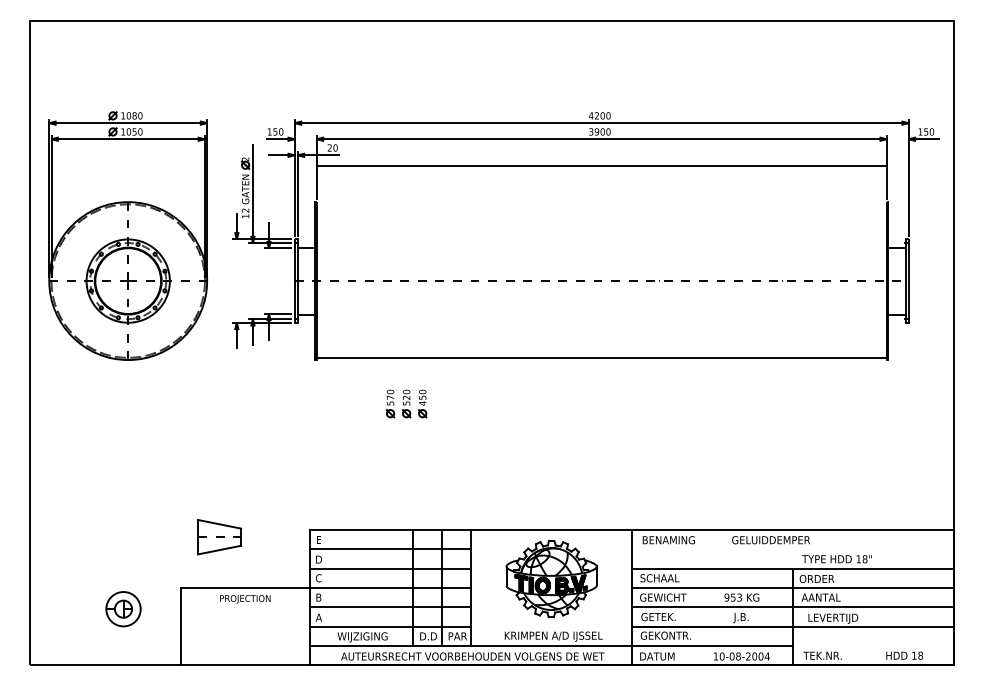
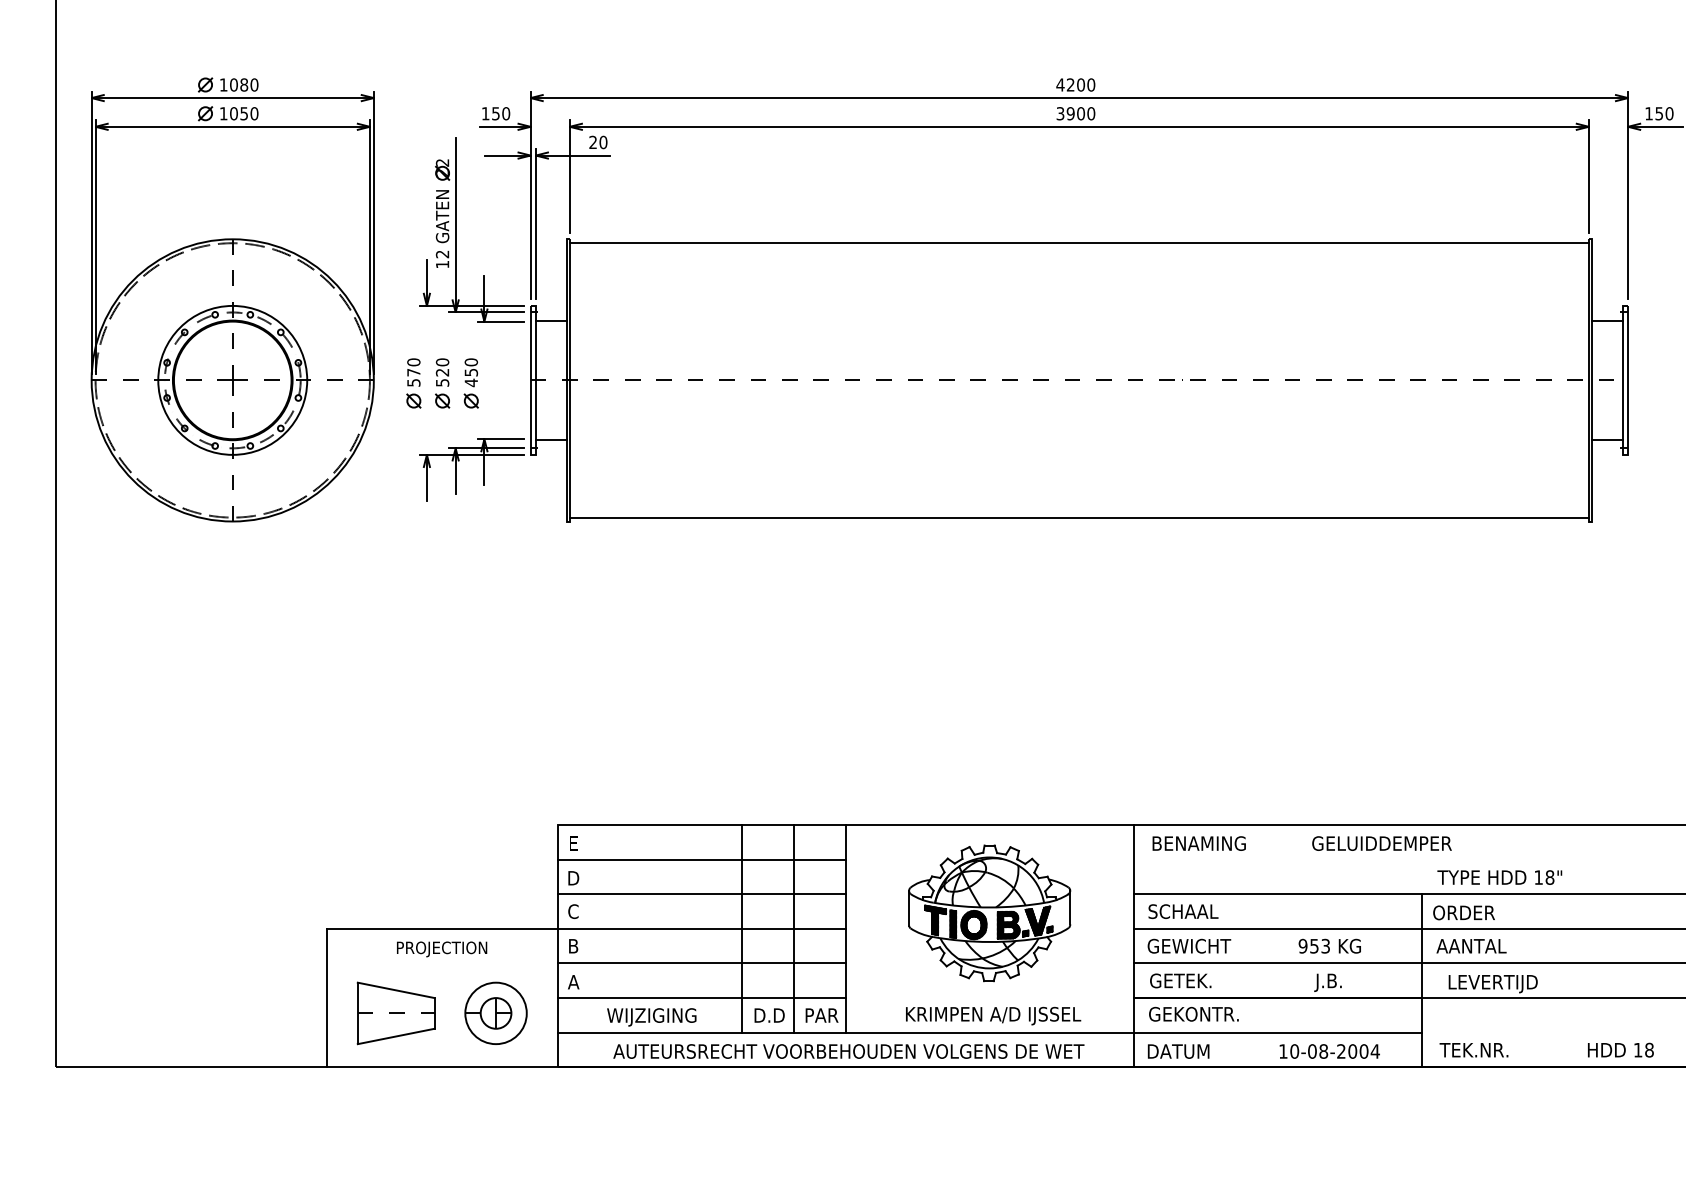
line: (601, 166) -> (1078, 243), moved
part: (406, 403) -> (442, 382), moved
part: (219, 537) -> (395, 1013), moved
part: (123, 609) -> (496, 1013), moved

